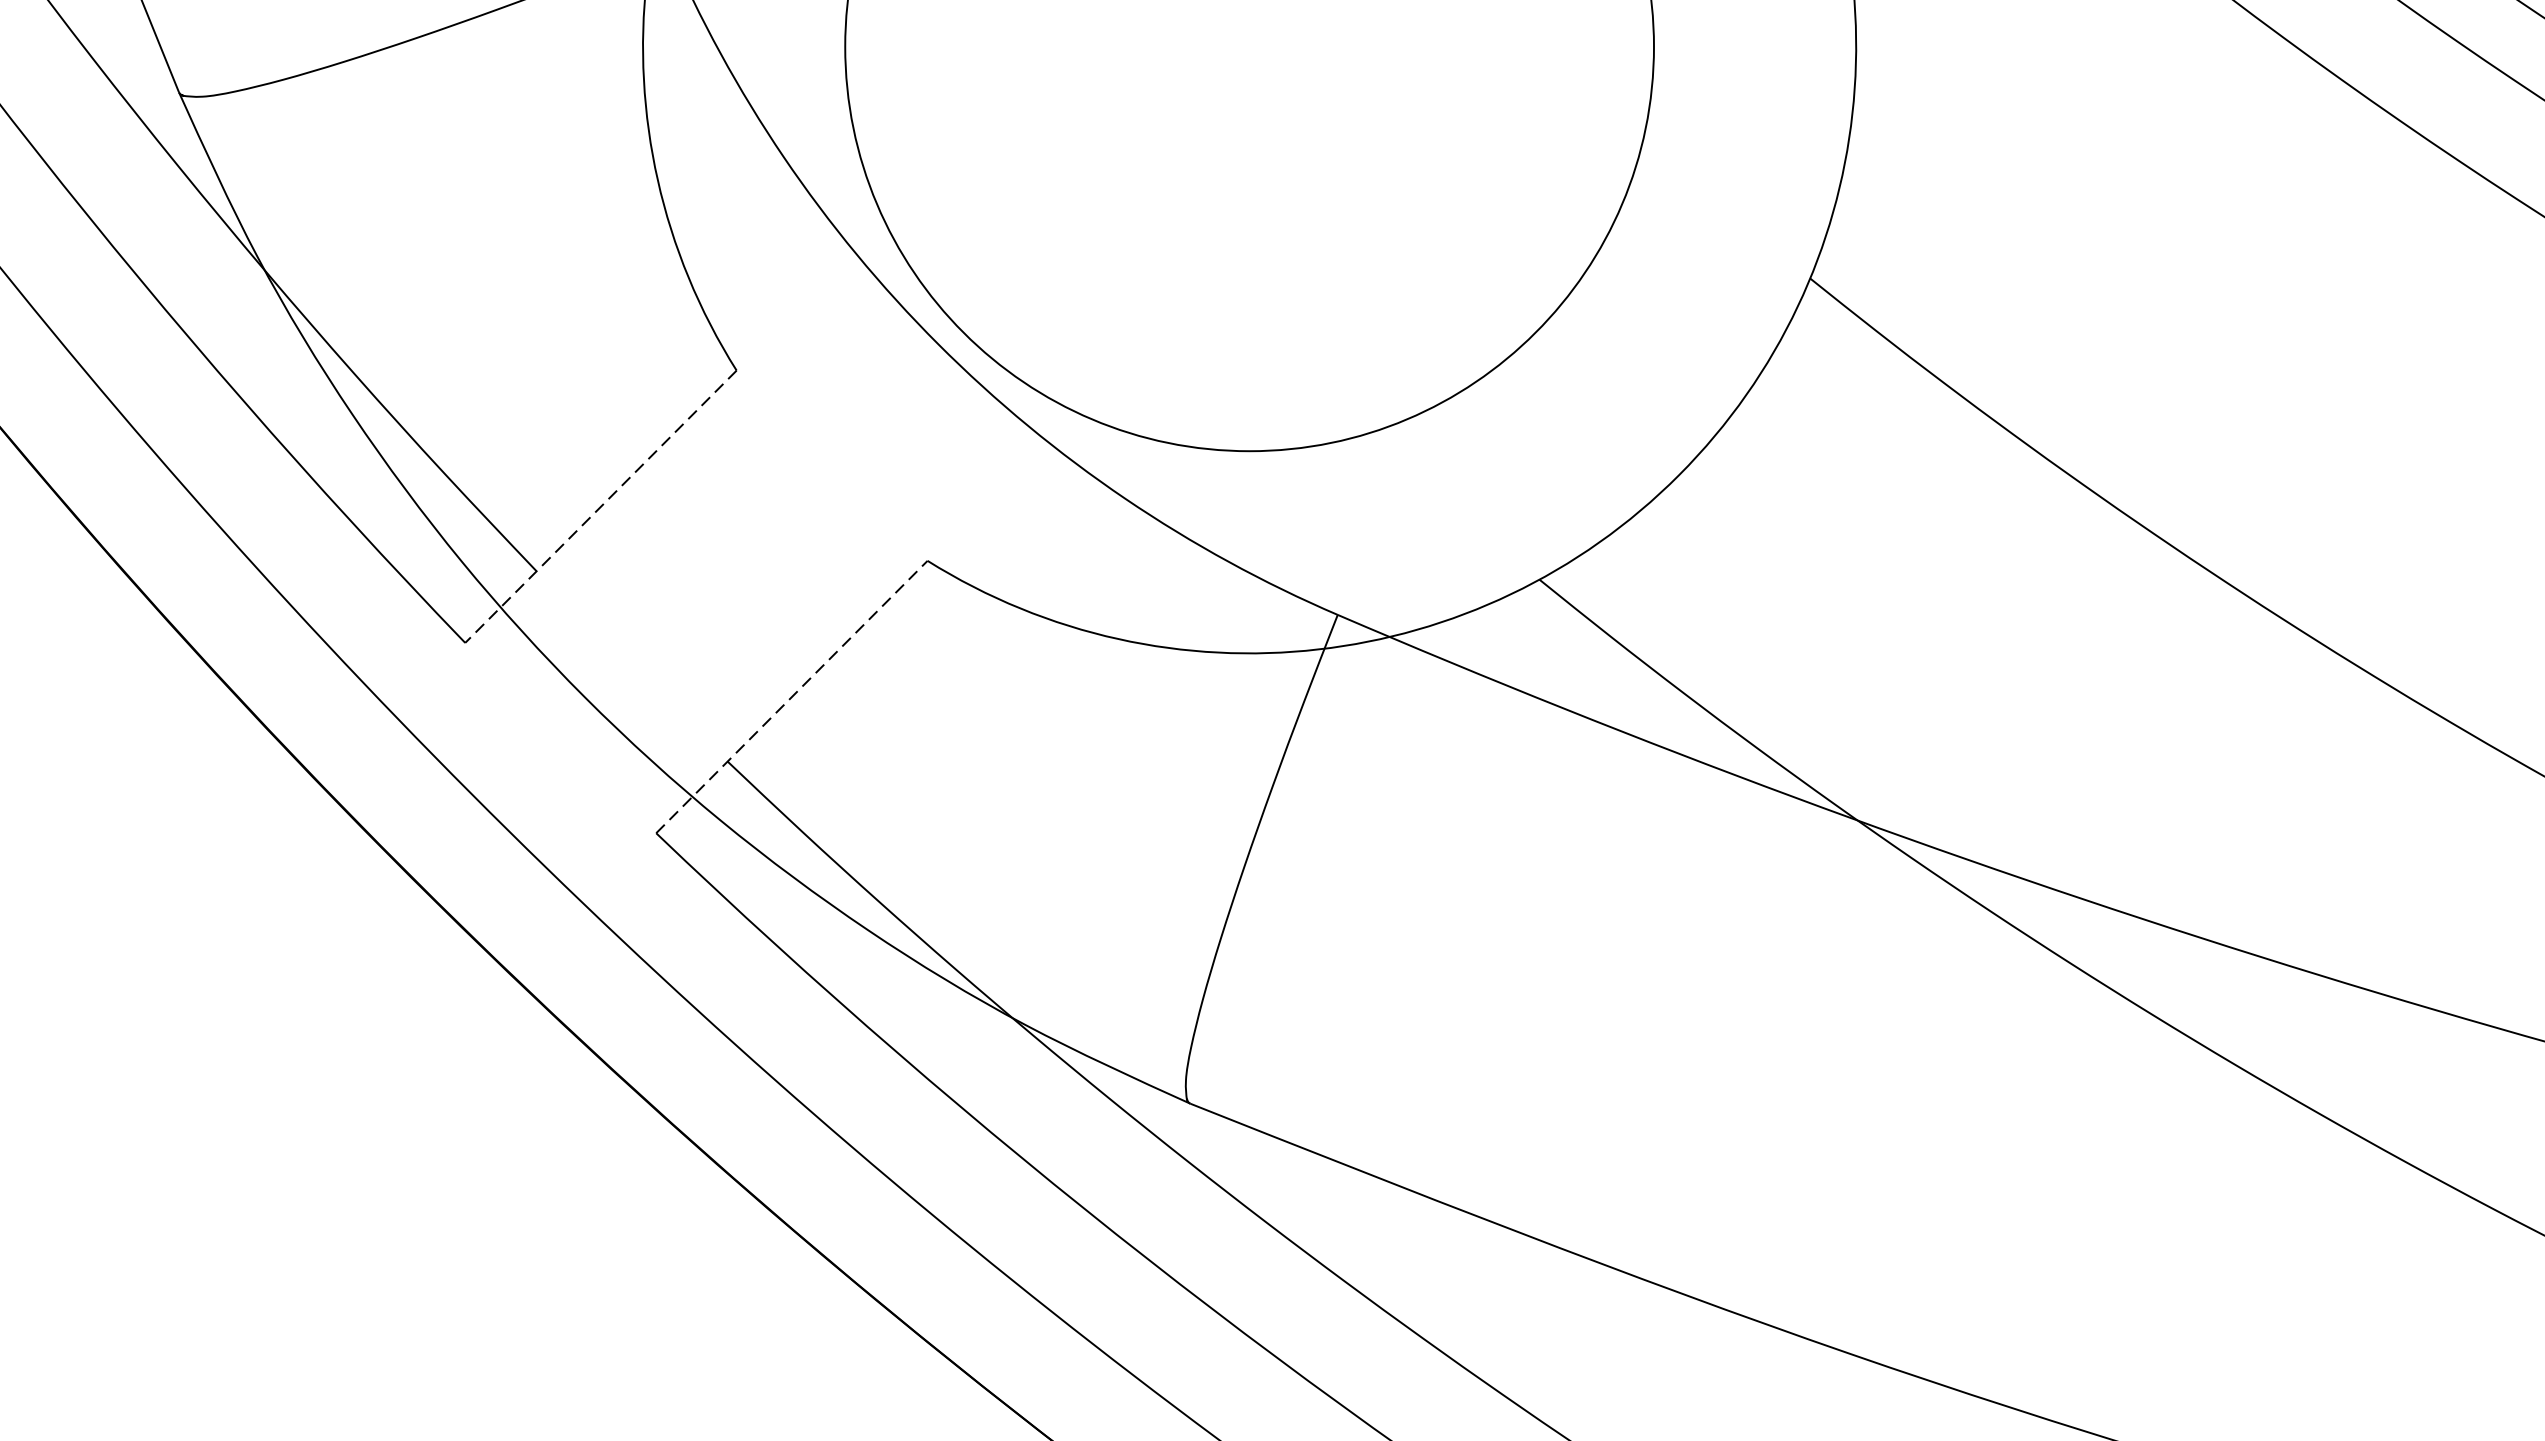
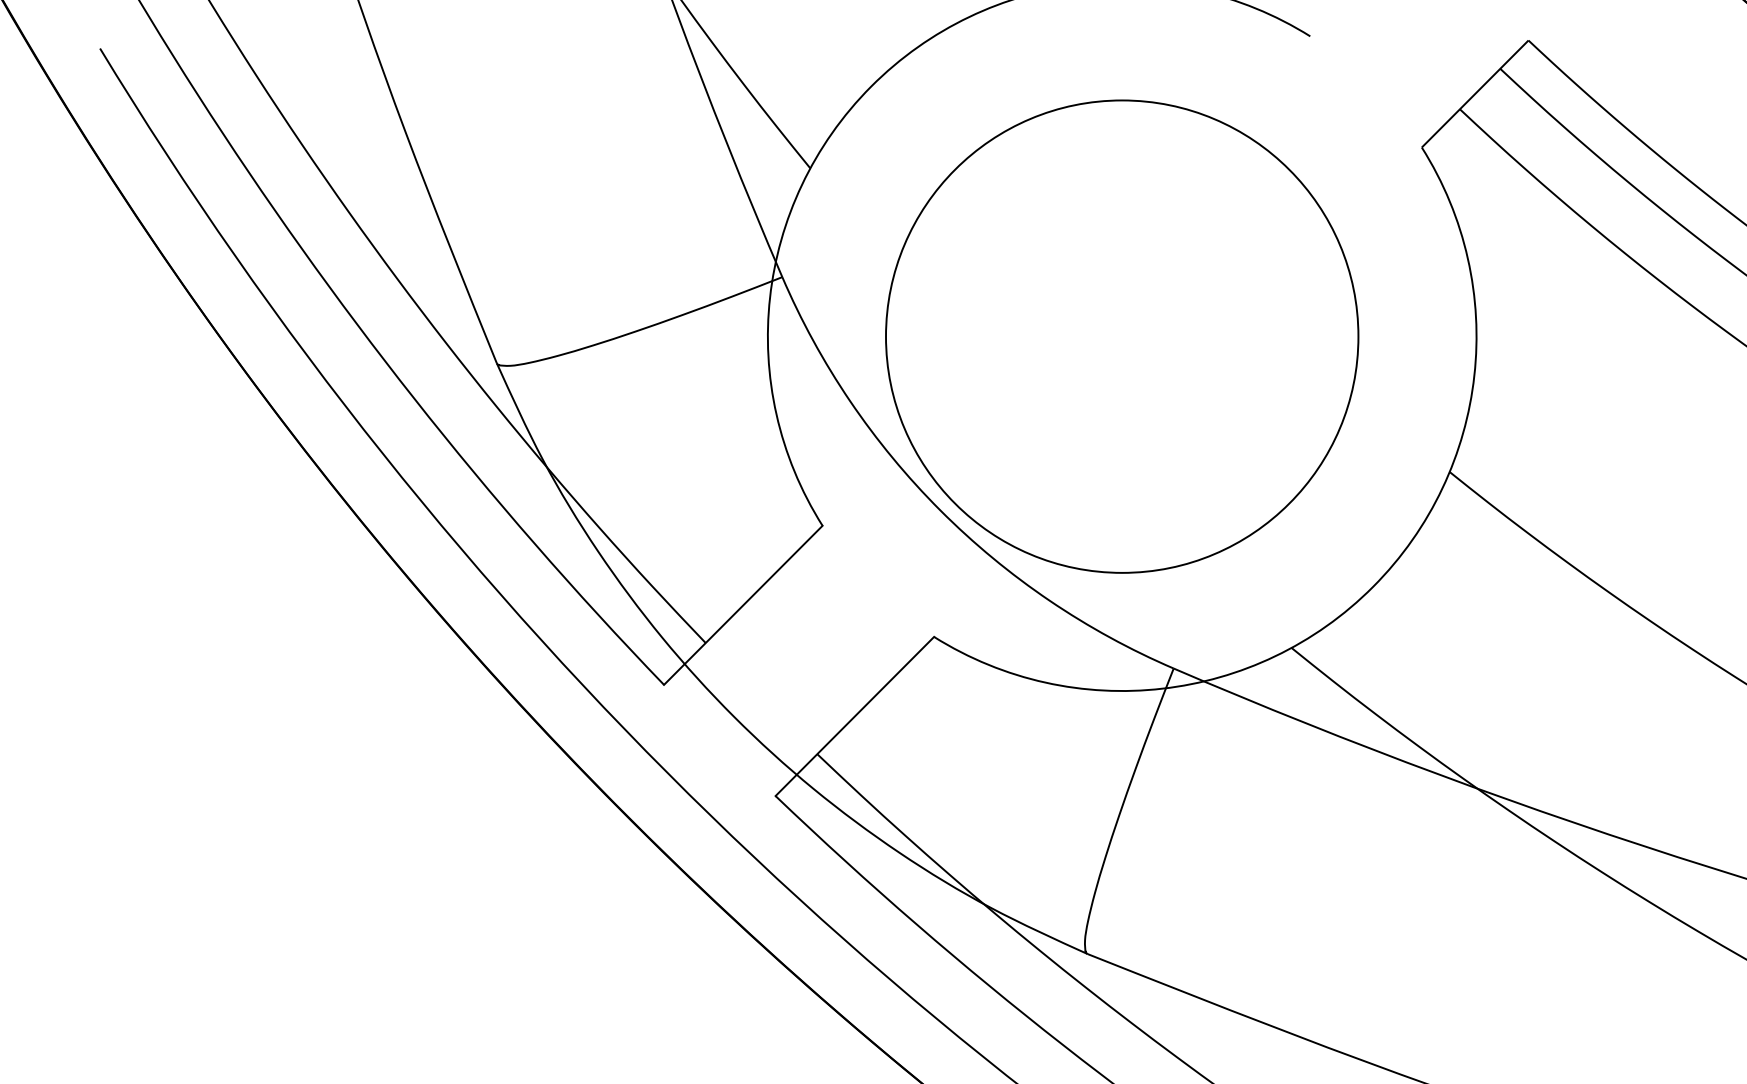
line: (599, 507) -> (742, 605), dashed -> solid
line: (793, 697) -> (855, 716), dashed -> solid

